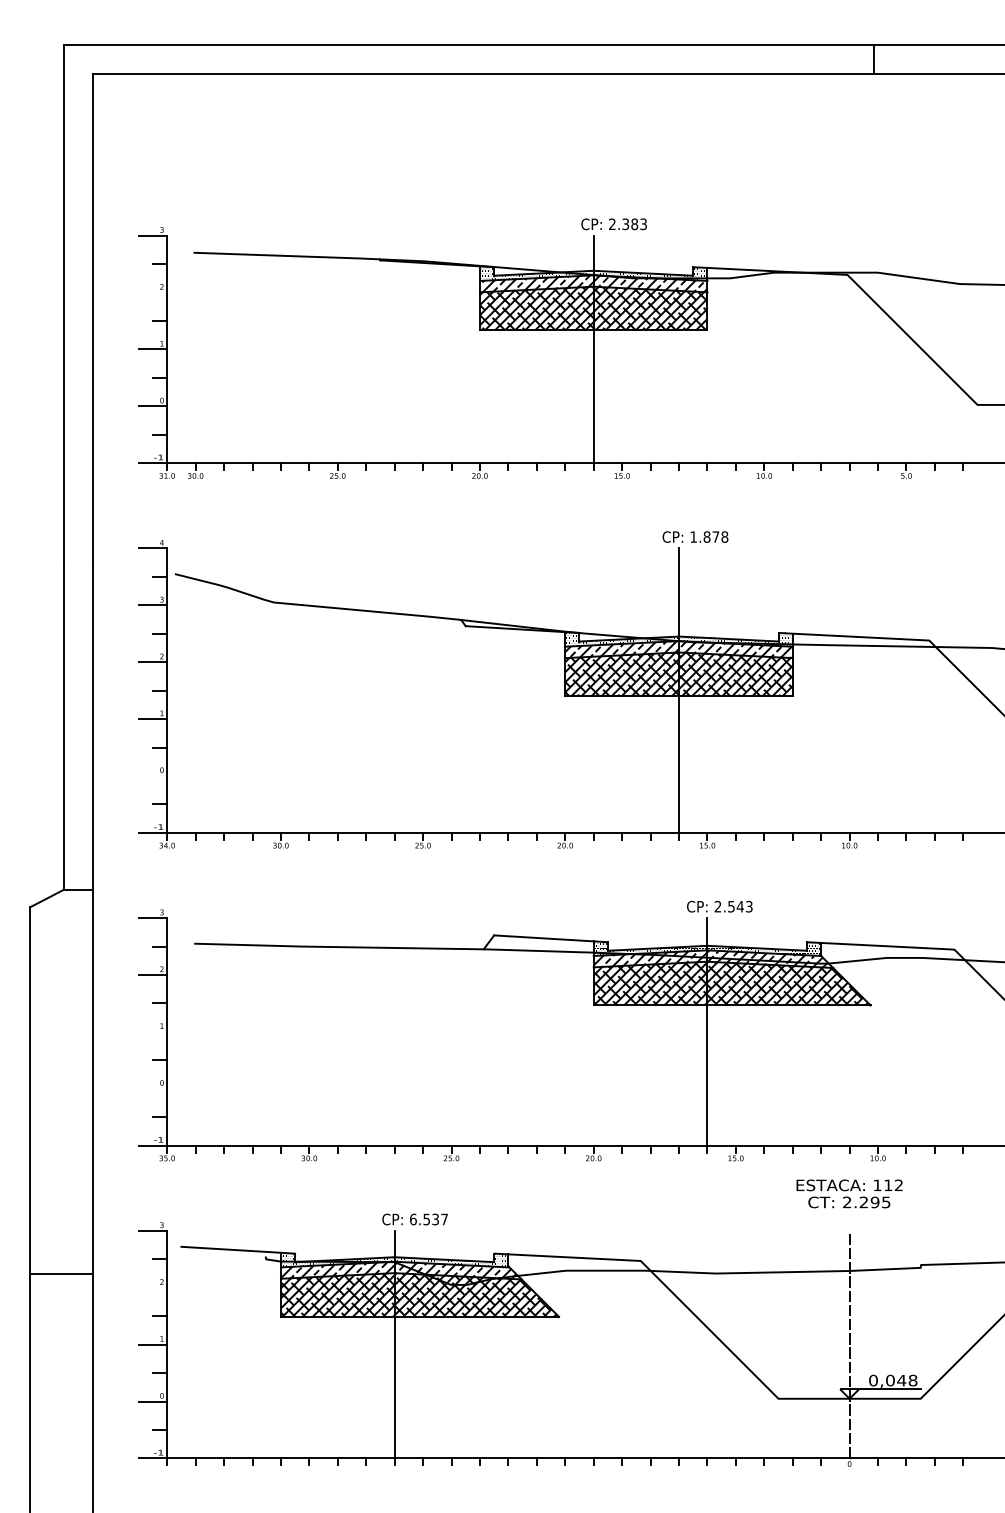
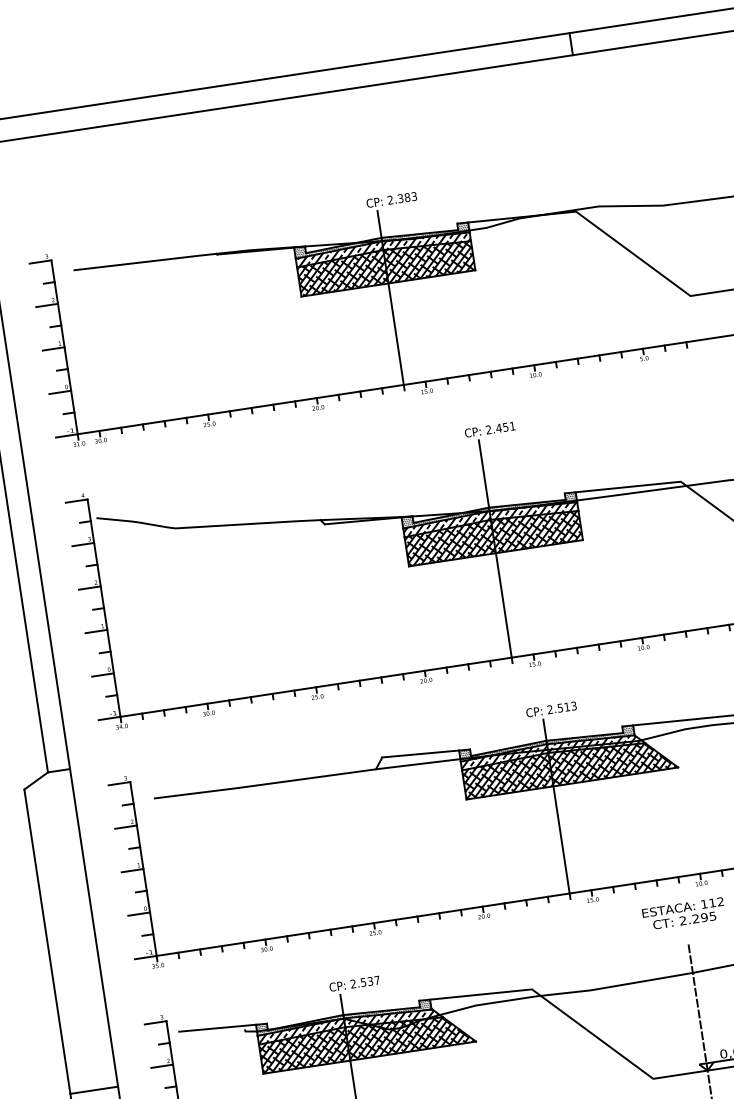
line: (152, 292) -> (46, 305), added
text: (709, 536) -> (500, 427), 1.878 -> 2.451
line: (152, 775) -> (102, 674), added
text: (739, 906) -> (566, 707), 2.543 -> 2.513
line: (152, 1031) -> (132, 870), added
line: (152, 1088) -> (138, 914), added
text: (413, 1219) -> (353, 983), 6.537 -> 2.537
line: (61, 1274) -> (94, 1090), moved
line: (152, 1287) -> (161, 1066), added

